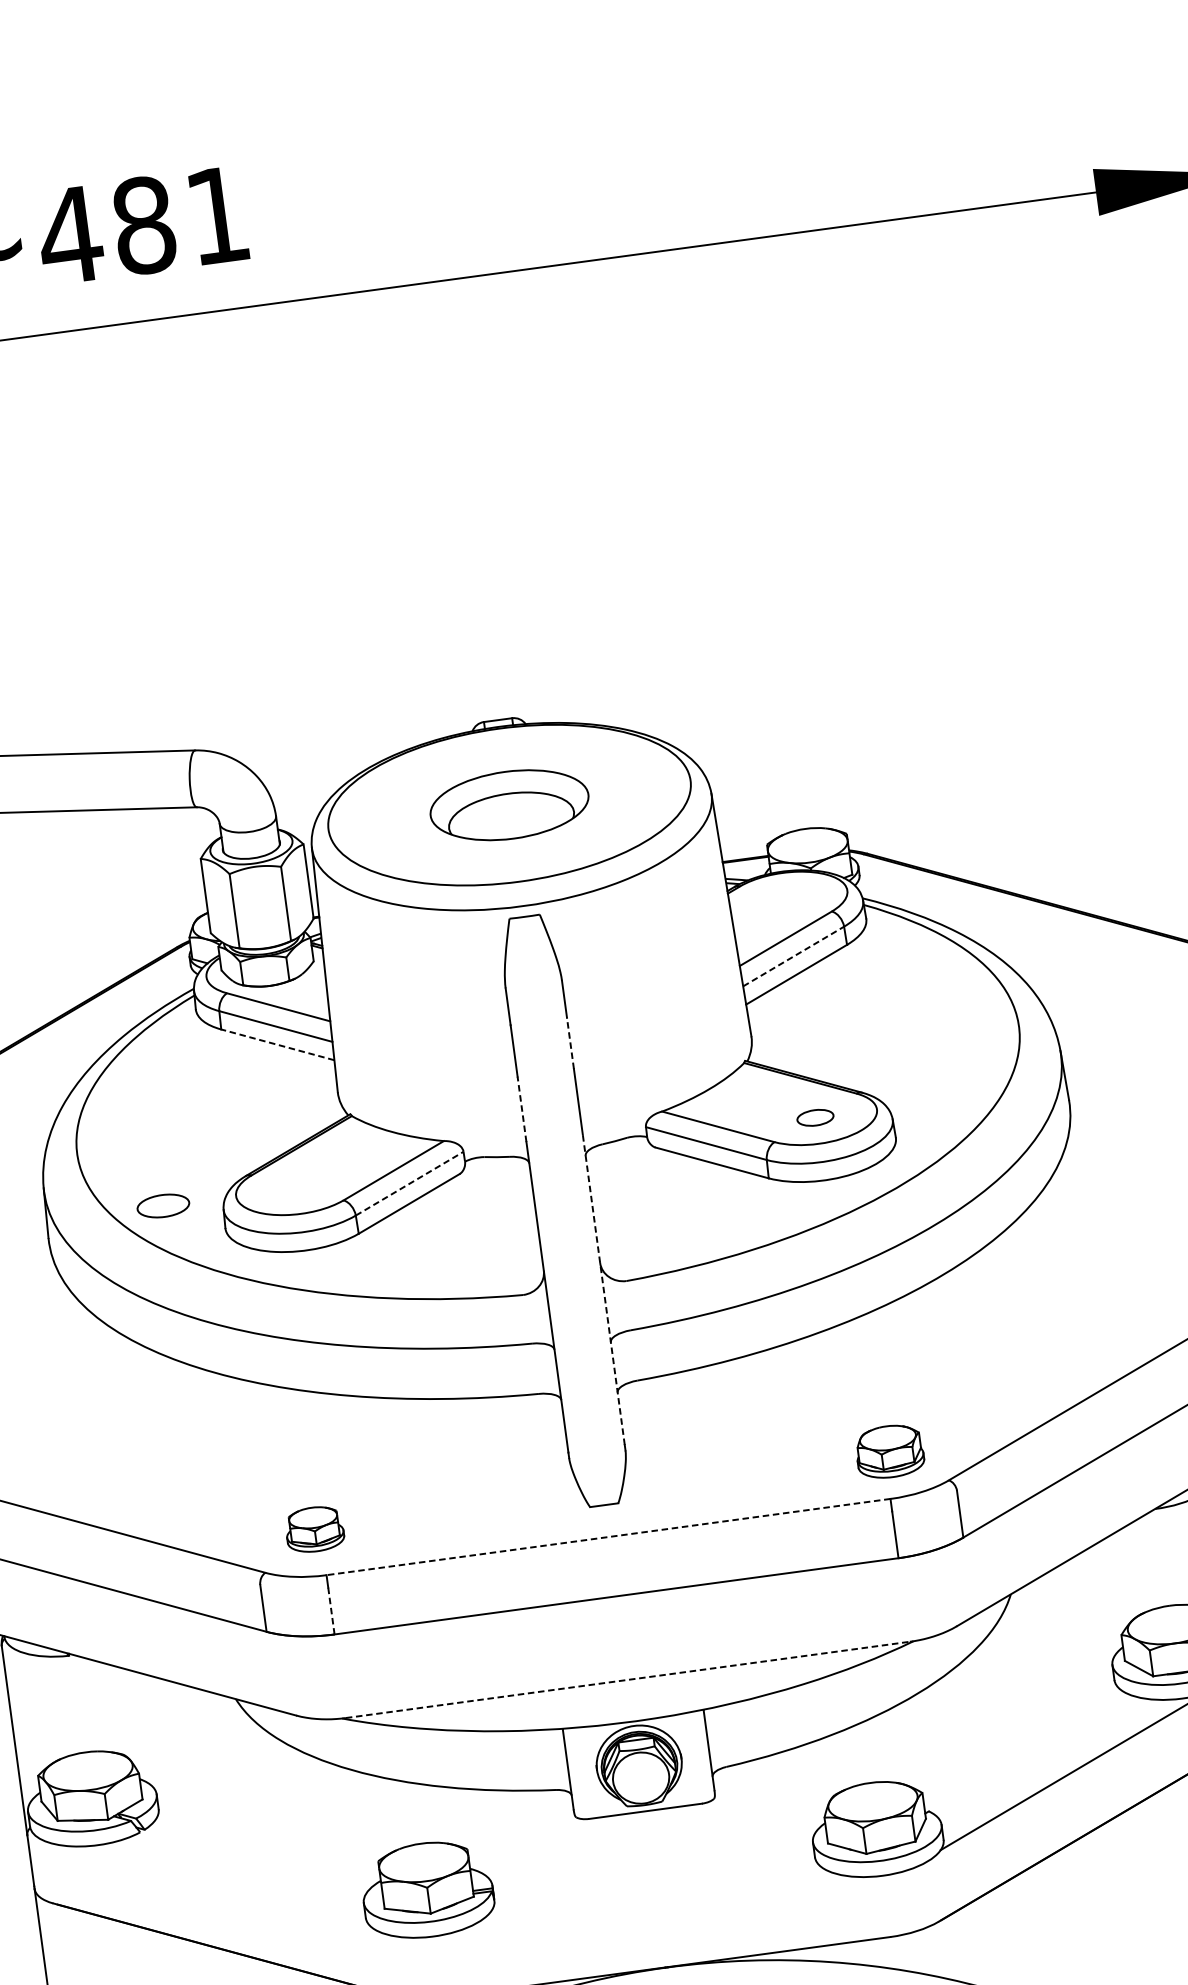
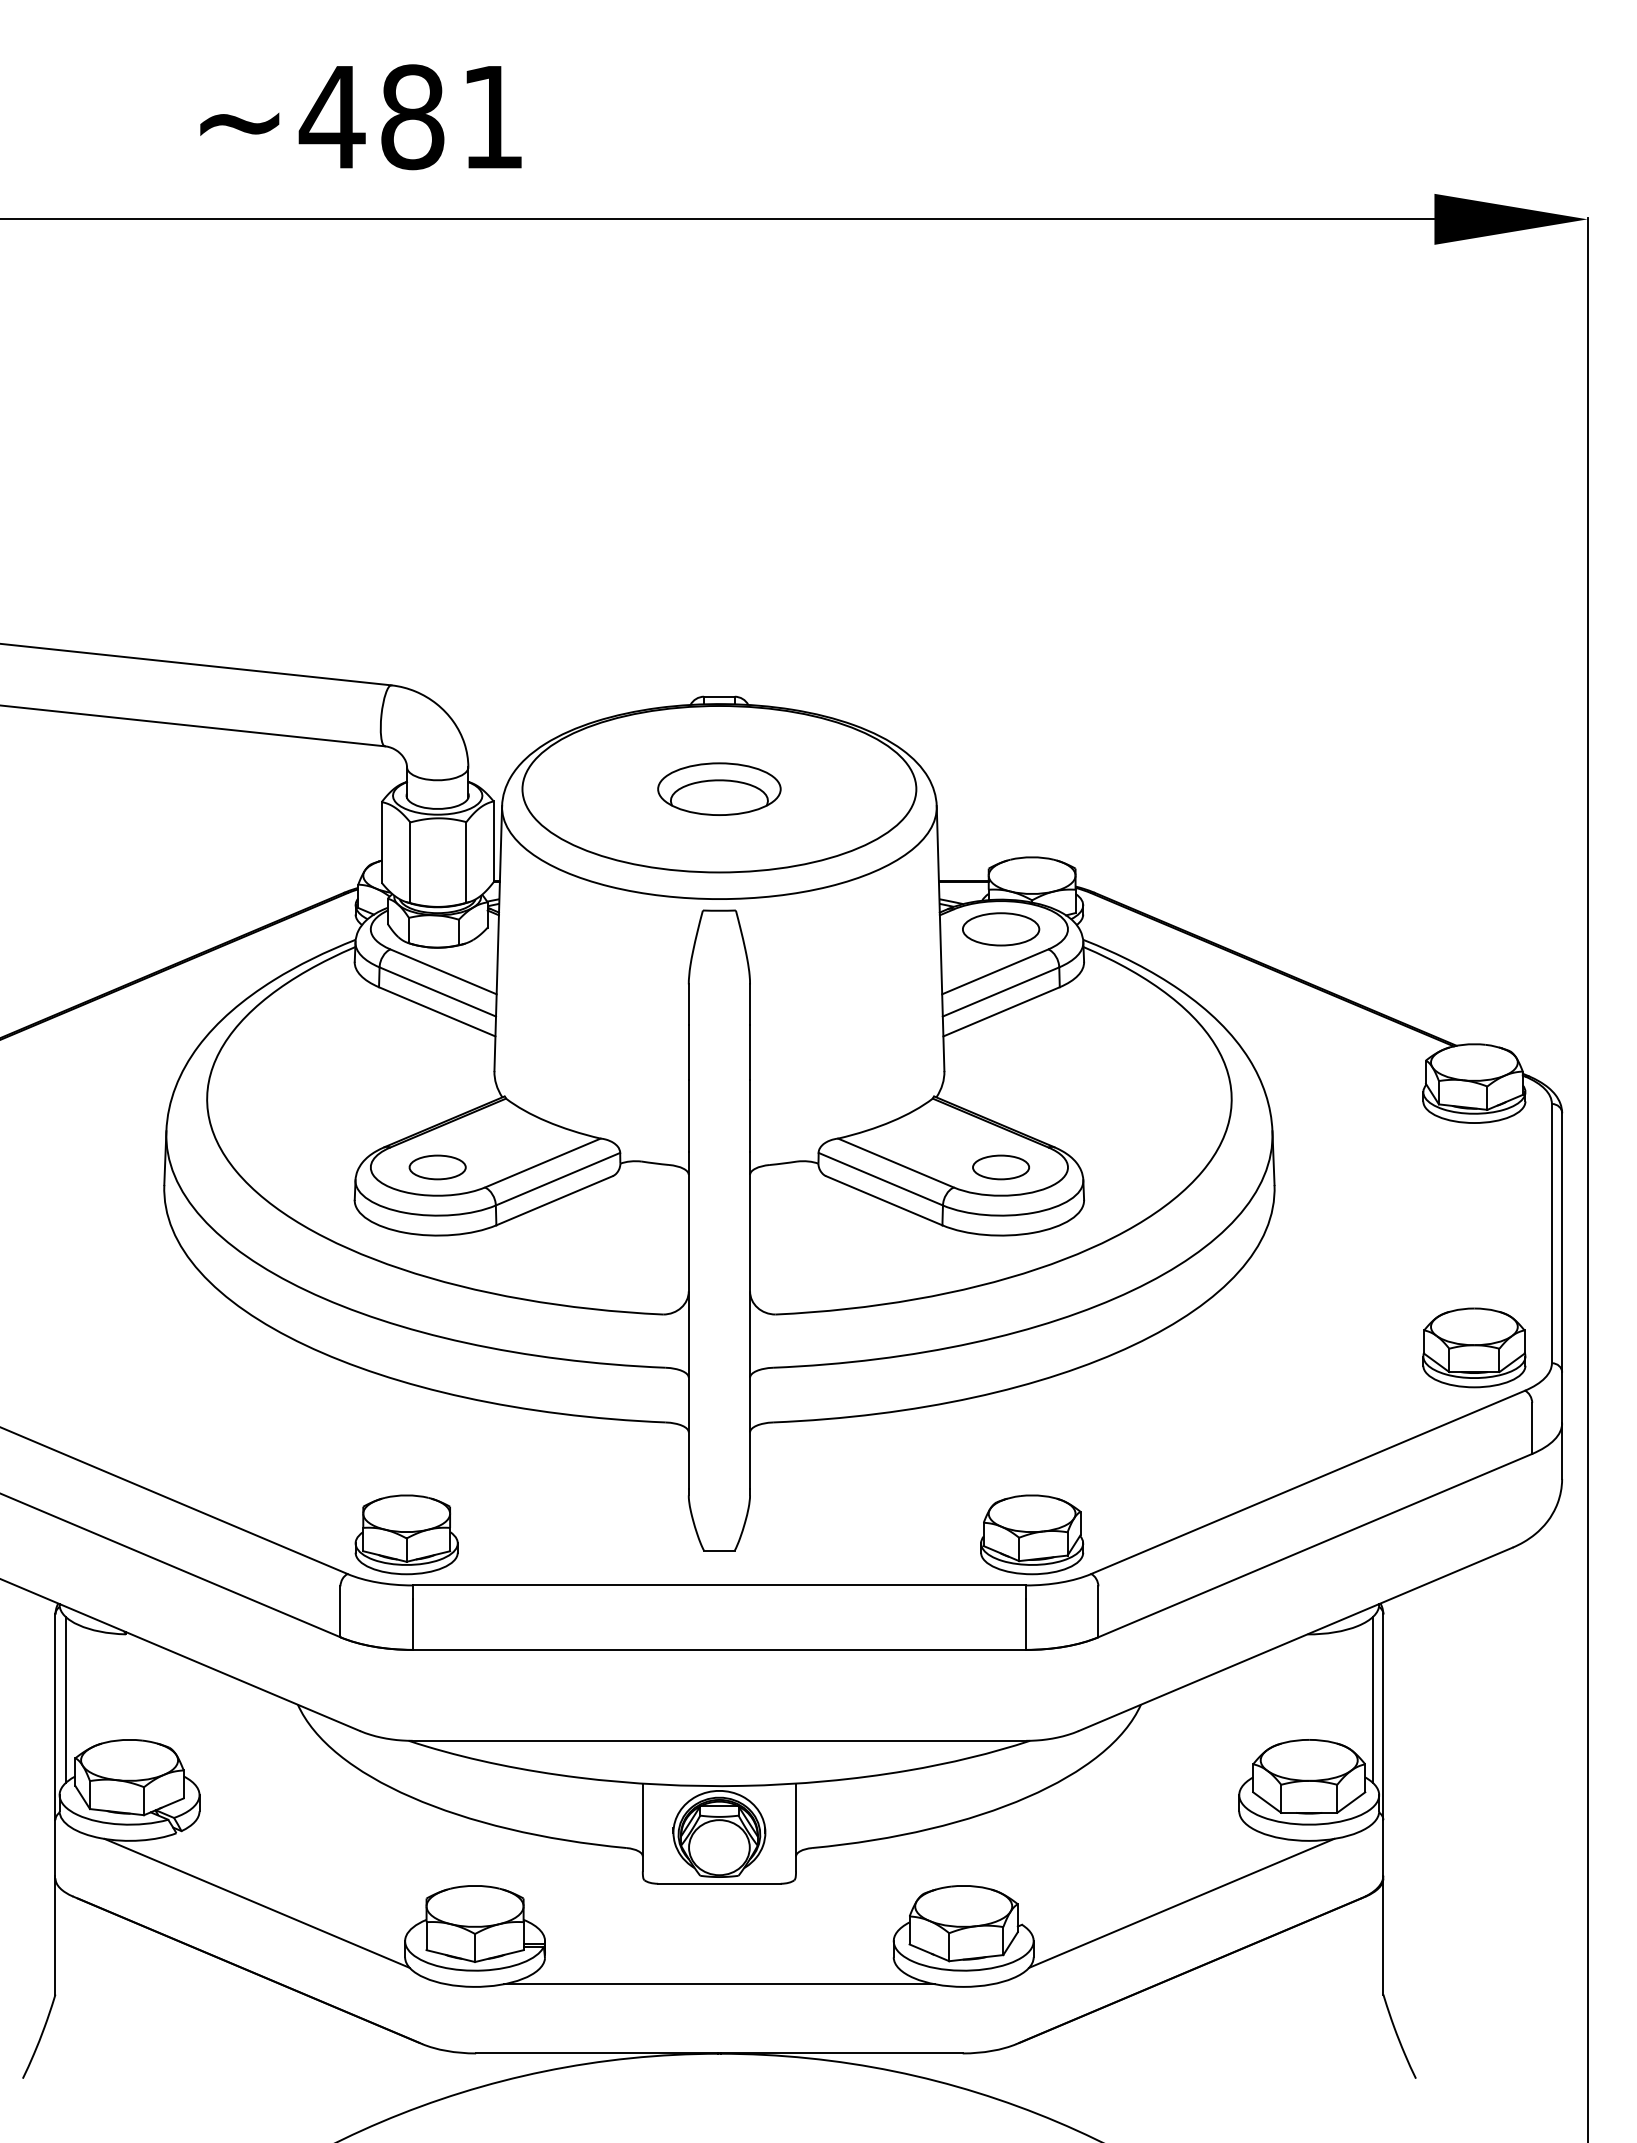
part: (509, 804) -> (719, 788), size x0.71
part: (786, 899) -> (1001, 929), added
line: (794, 956) -> (1001, 991), dashed -> solid
line: (570, 1043) -> (750, 1052), dashed -> solid
line: (277, 1044) -> (436, 1011), dashed -> solid
line: (521, 1109) -> (688, 1116), dashed -> solid
part: (814, 1117) -> (1000, 1167), size x1.43
line: (410, 1183) -> (558, 1179), dashed -> solid
part: (163, 1206) -> (437, 1167), moved
line: (604, 1289) -> (750, 1320), dashed -> solid
part: (889, 1451) -> (1032, 1534), size x1.43
part: (314, 1529) -> (406, 1534), size x1.67
line: (608, 1537) -> (719, 1585), dashed -> solid
line: (331, 1611) -> (412, 1624), dashed -> solid
line: (627, 1679) -> (719, 1740), dashed -> solid
line: (21, 1723) -> (65, 1699), added
line: (222, 1886) -> (256, 1902), added
line: (658, 1903) -> (719, 1984), added

